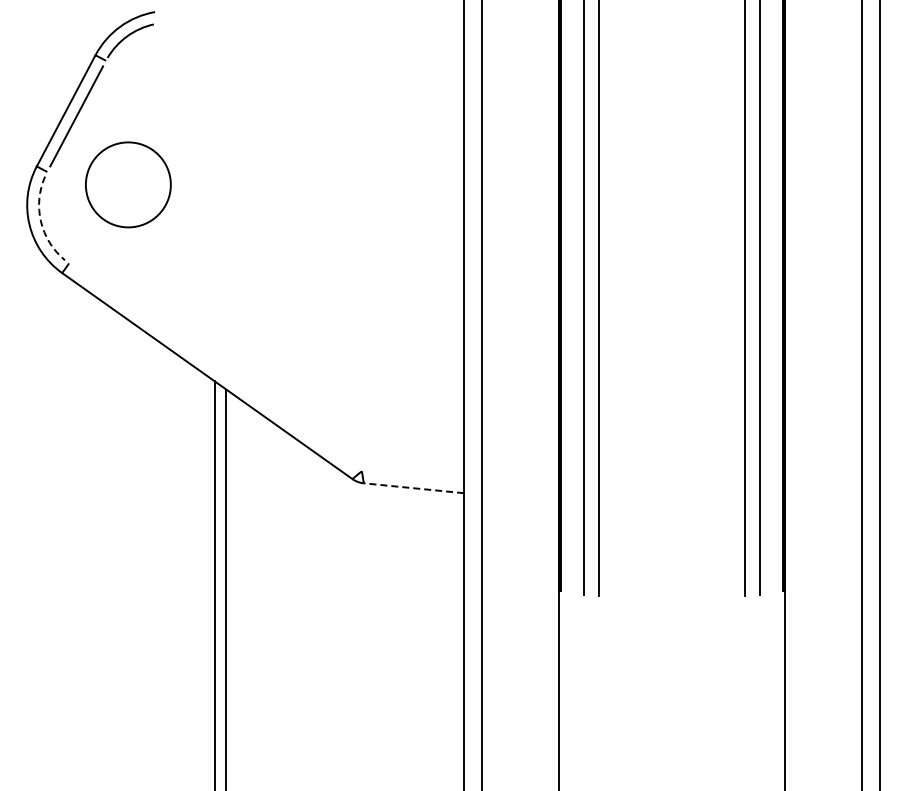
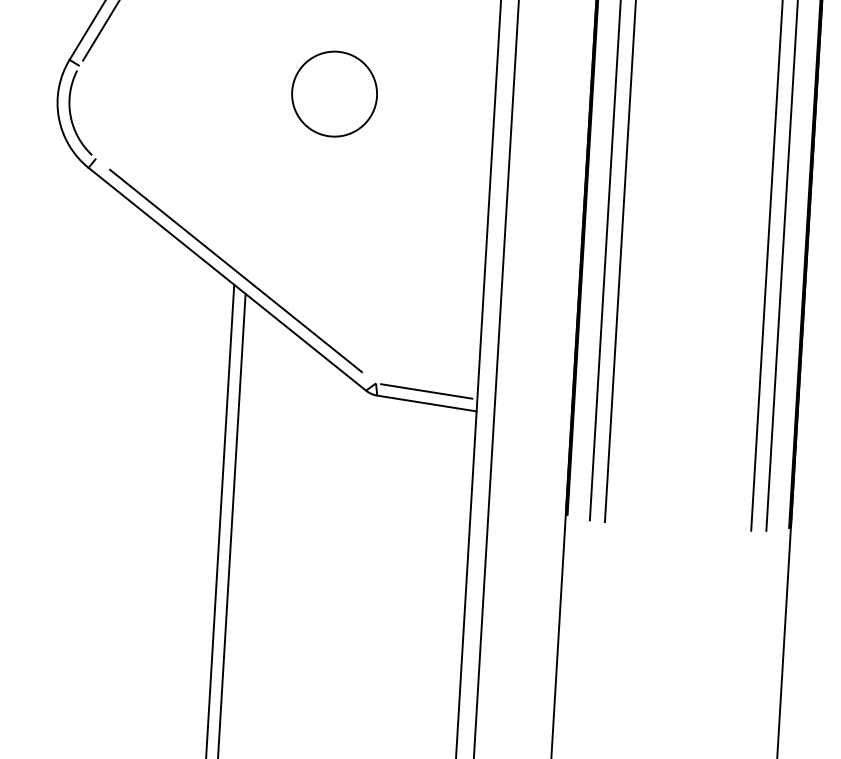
circle: (128, 184) -> (334, 93), moved
arc: (41, 221) -> (71, 115), dashed -> solid
line: (215, 366) -> (236, 270), added
line: (412, 475) -> (426, 390), added
line: (413, 488) -> (426, 403), dashed -> solid

